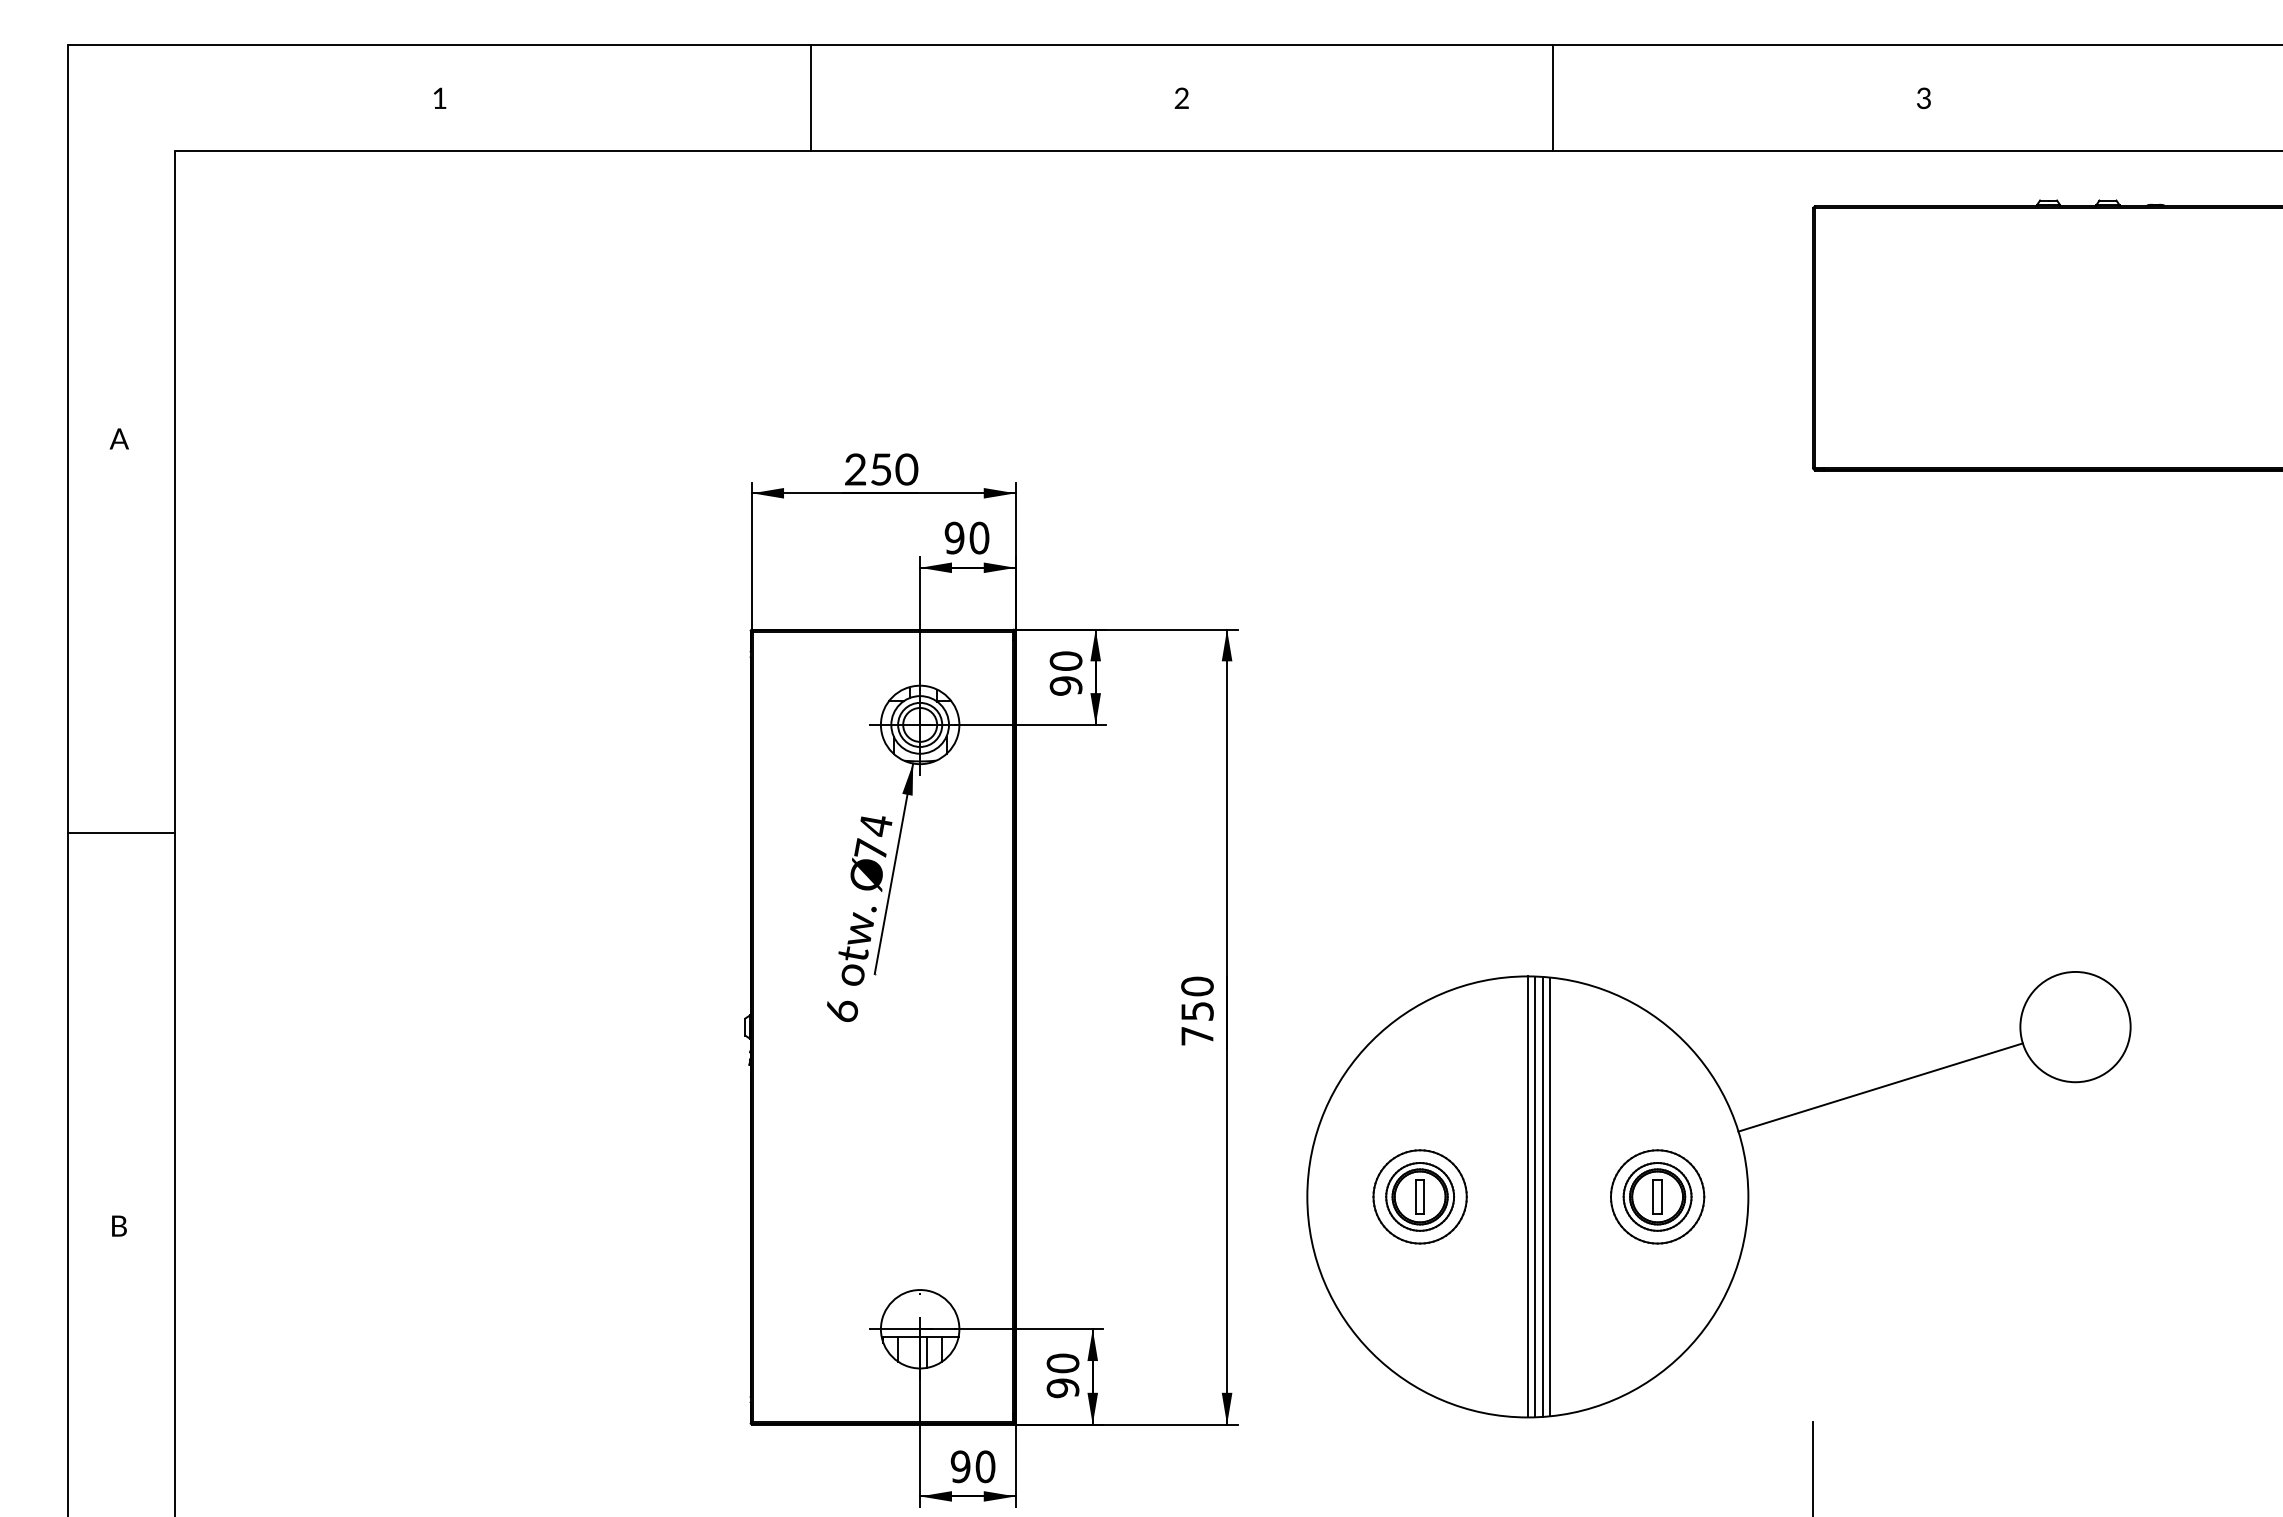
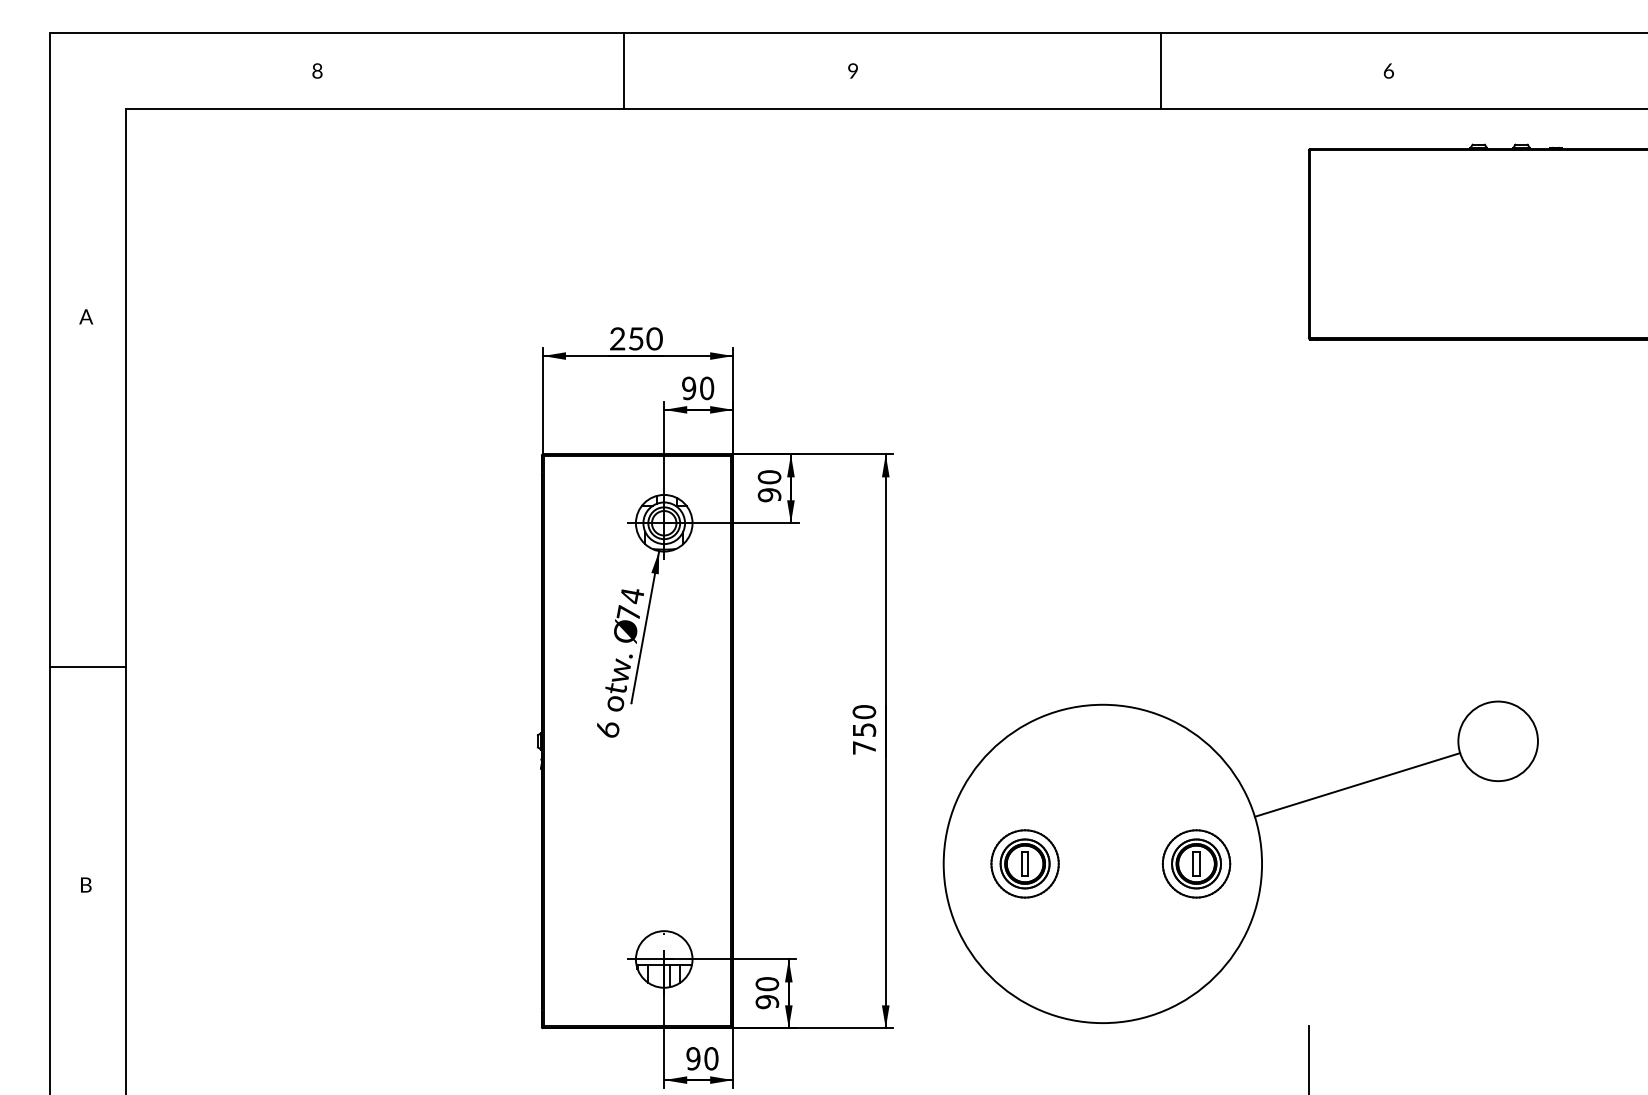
text: (1924, 97) -> (1389, 70), 3 -> 6
text: (439, 98) -> (317, 71), 1 -> 8
line: (810, 98) -> (624, 71), moved
text: (1181, 98) -> (852, 71), 2 -> 9
line: (1552, 98) -> (1160, 71), moved
line: (121, 832) -> (87, 666), moved
line: (1527, 1196) -> (1102, 863), removed
line: (1534, 1196) -> (1107, 863), removed
line: (1543, 1196) -> (1114, 863), removed
line: (1549, 1196) -> (1118, 863), removed

